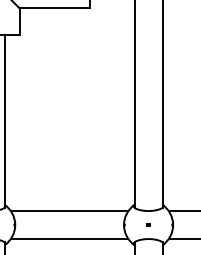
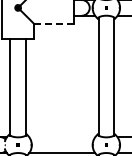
line: (53, 9) -> (53, 24), solid -> dashed
line: (70, 211) -> (62, 137), removed

